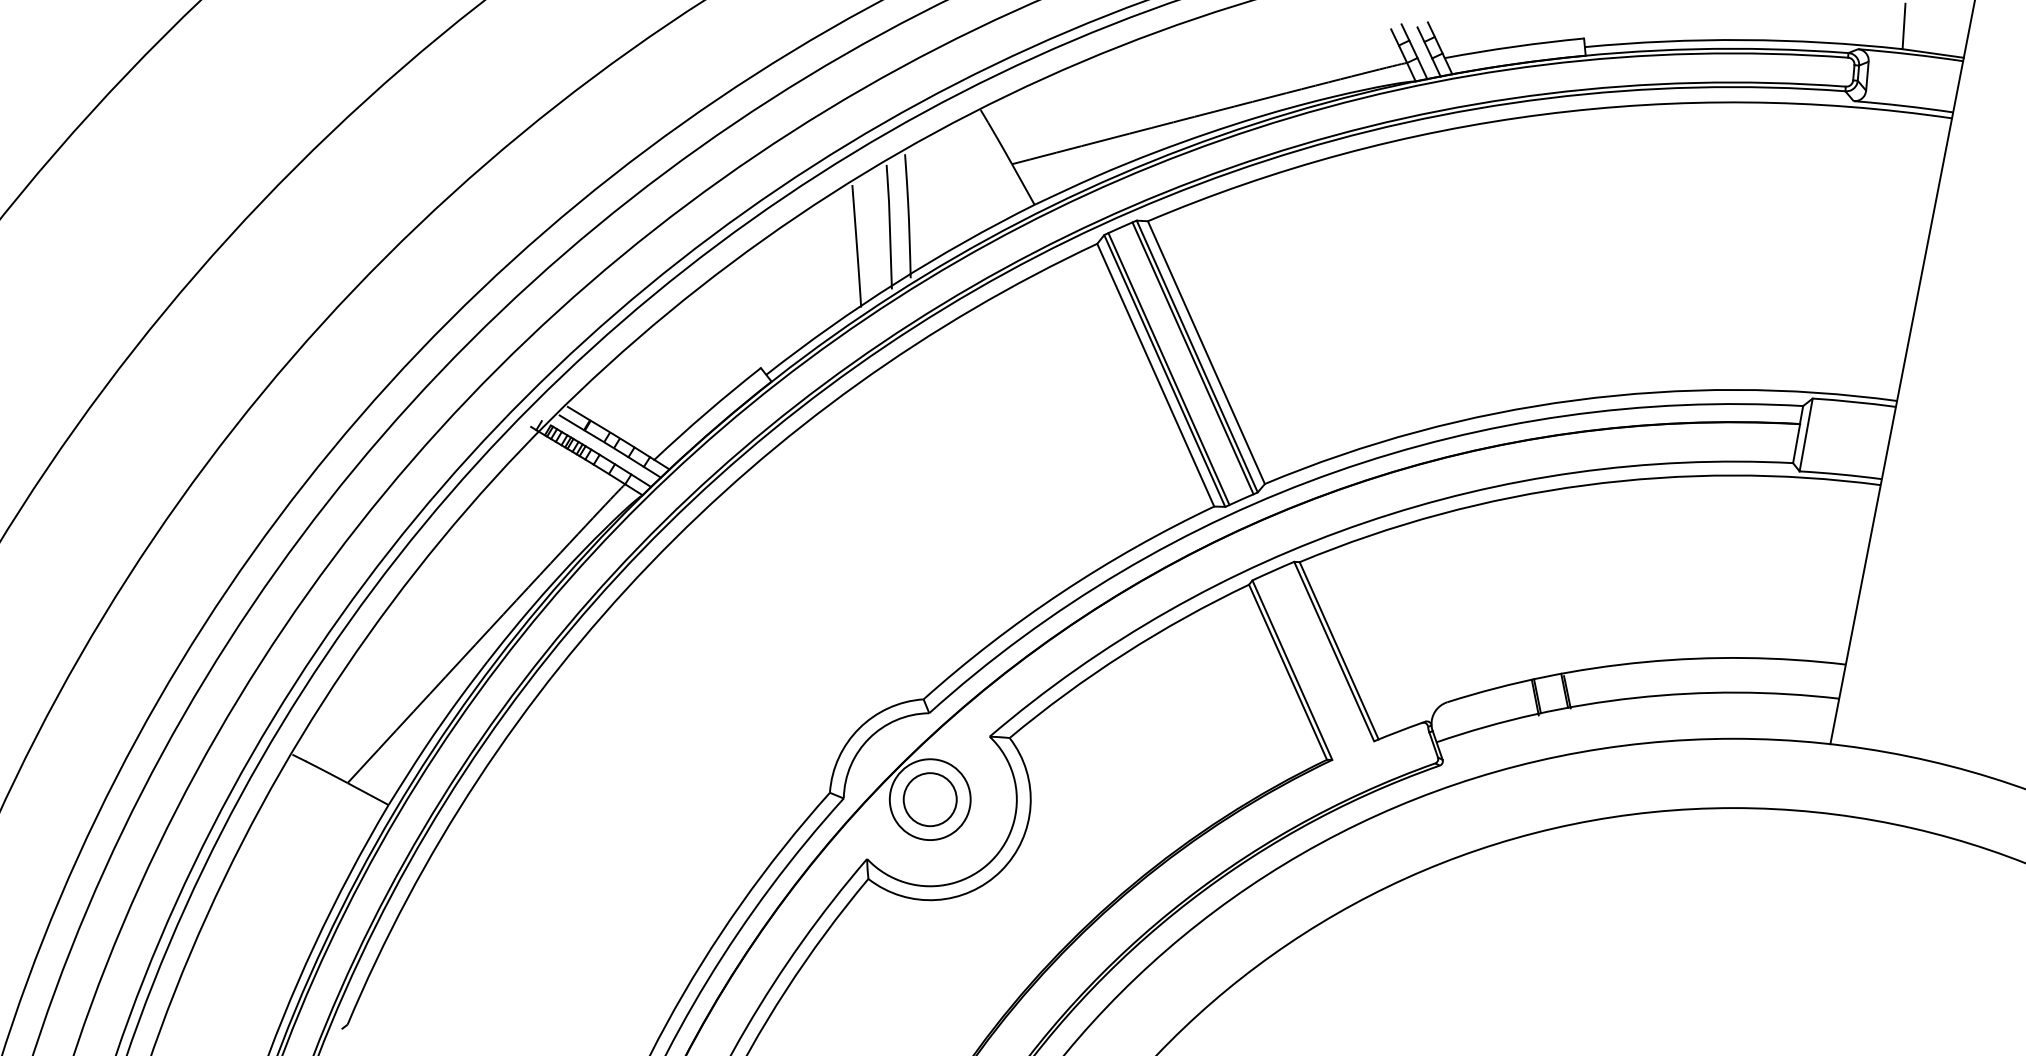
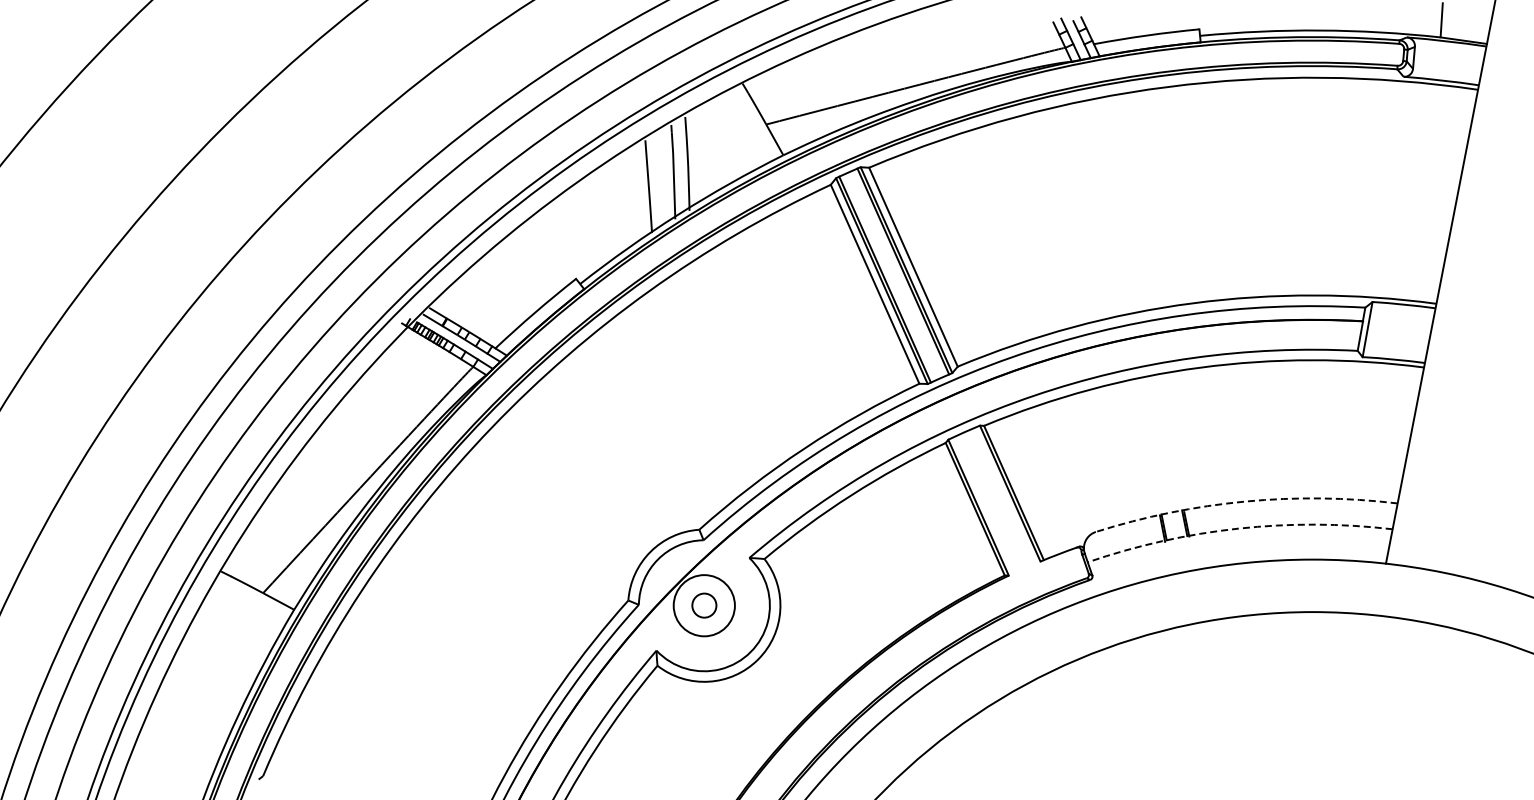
arc: (1644, 662) -> (1245, 501), solid -> dashed
arc: (1635, 697) -> (1238, 528), solid -> dashed
circle: (930, 799) -> (704, 605), size x0.6

